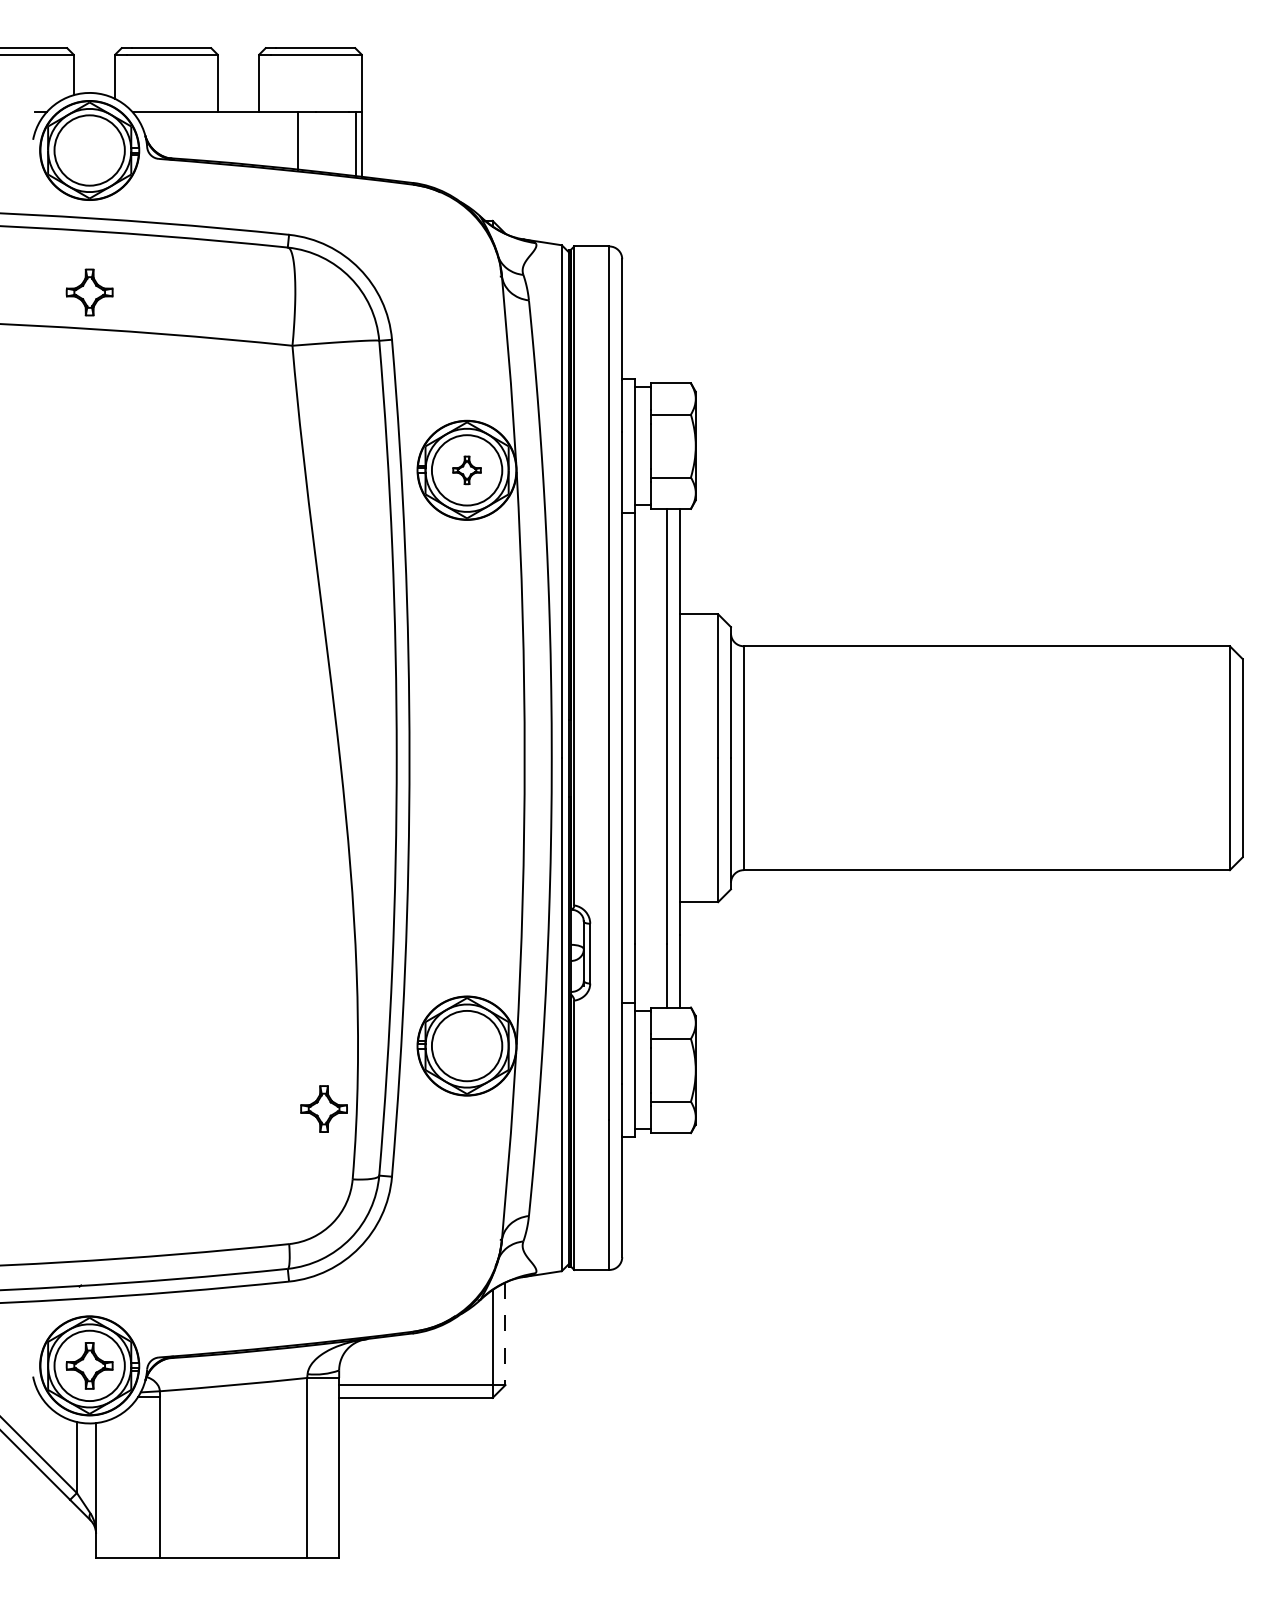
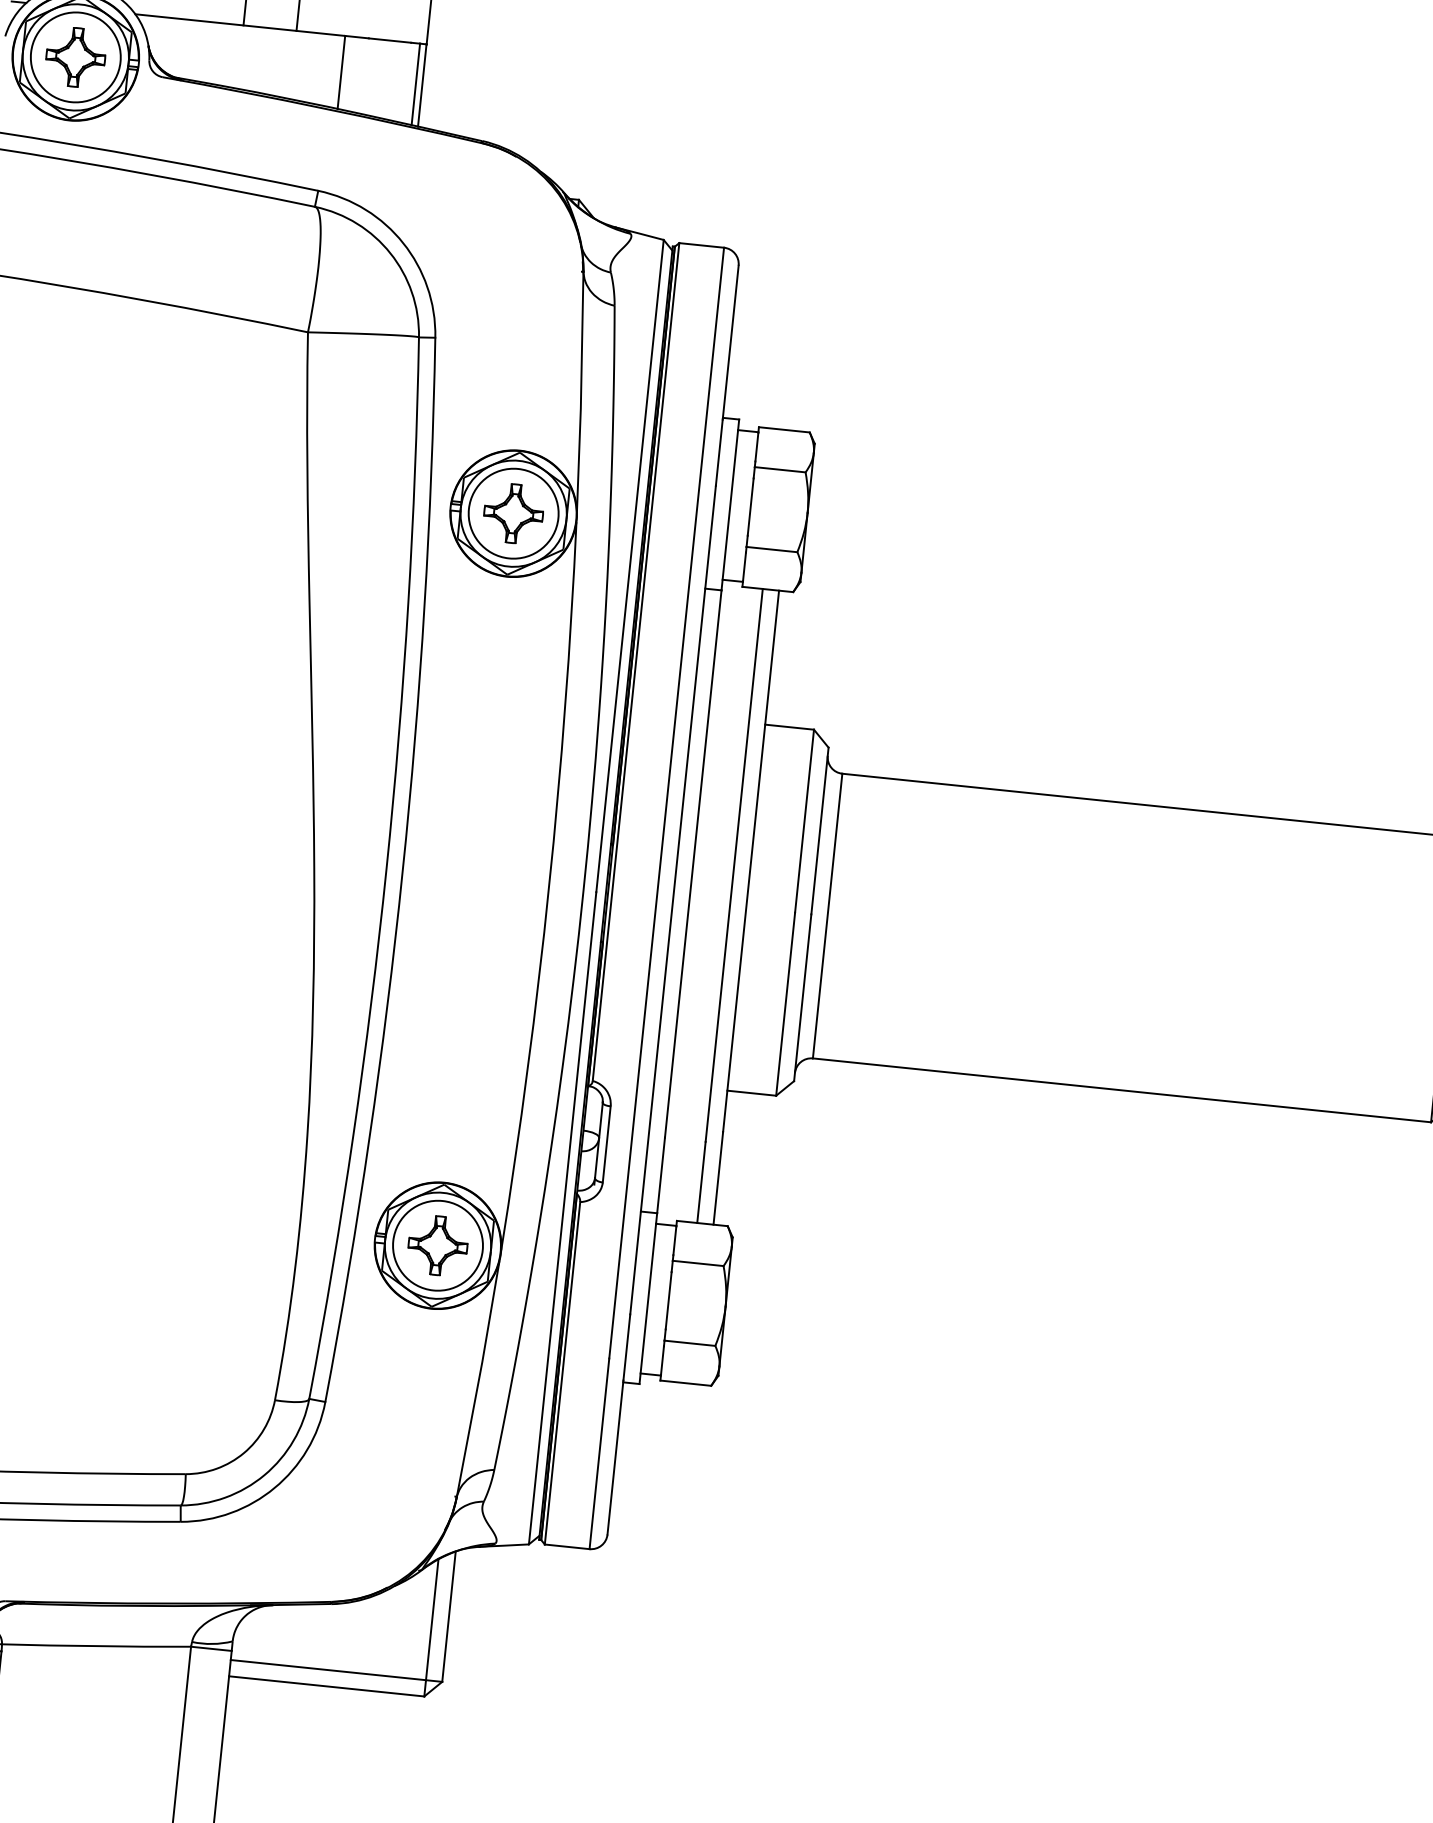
part: (89, 292) -> (75, 57), moved
part: (466, 470) -> (512, 513), size x1.67
part: (323, 1108) -> (437, 1244), moved
line: (505, 1334) -> (448, 1617), dashed -> solid

